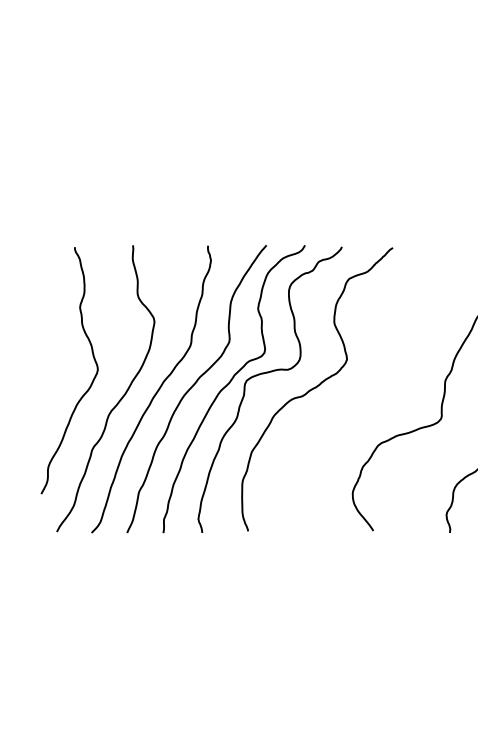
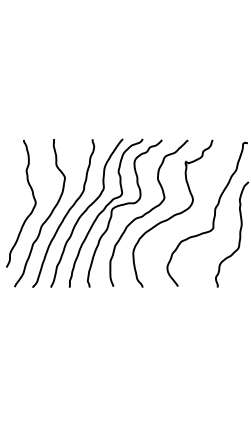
curve: (364, 391) -> (173, 214), added

